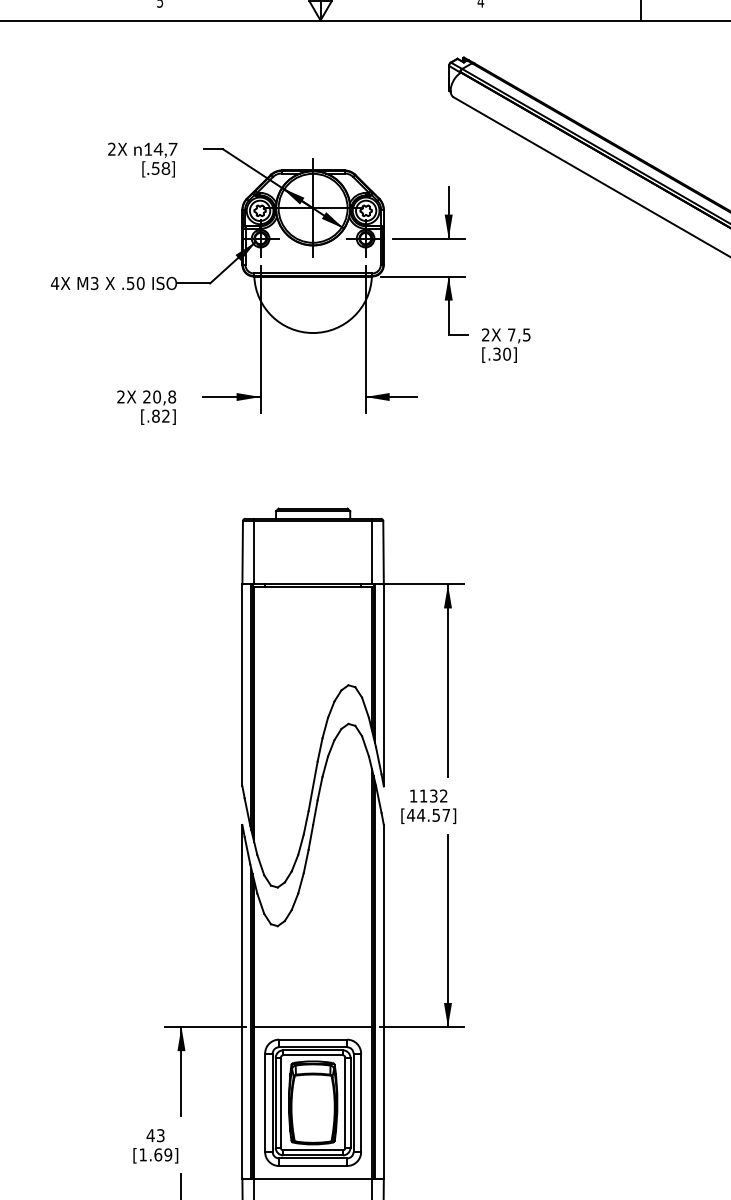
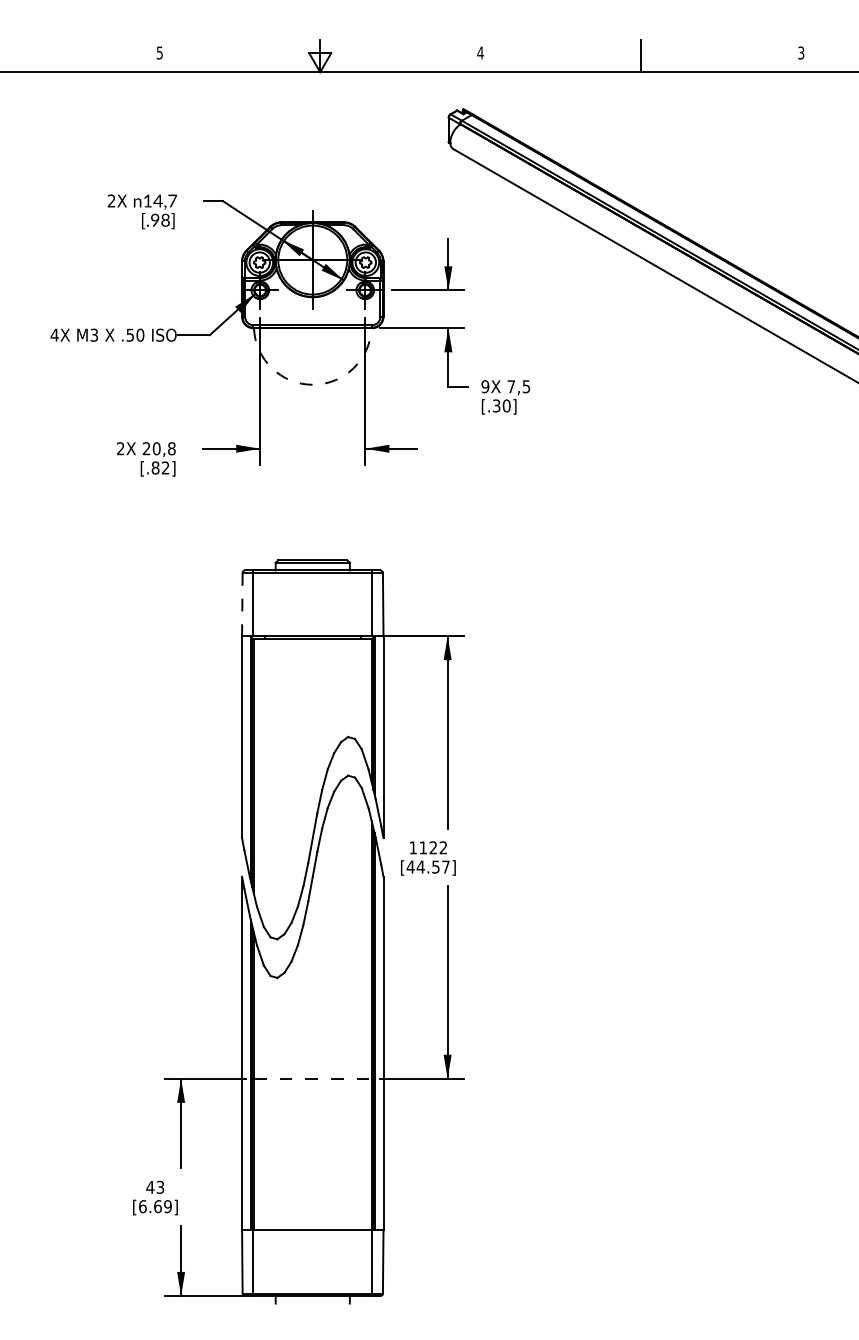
text: (155, 167) -> (155, 219), [.58] -> [.98]
arc: (312, 332) -> (312, 384), solid -> dashed
text: (485, 334) -> (485, 386), 2X -> 9X
line: (242, 552) -> (242, 604), solid -> dashed
text: (433, 795) -> (433, 847), 1132 -> 1122
line: (312, 1026) -> (312, 1078), solid -> dashed
part: (312, 1102) -> (312, 1154), removed
text: (142, 1154) -> (142, 1206), [1.69] -> [6.69]

